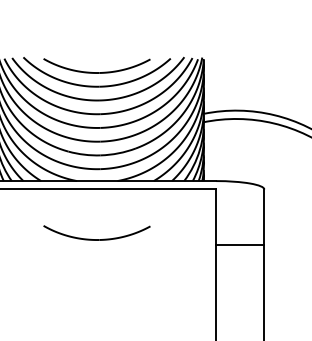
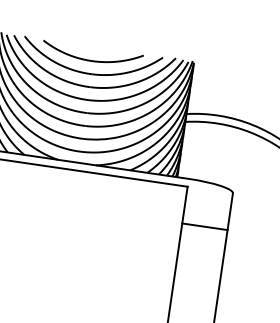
part: (96, 239) -> (68, 217), removed
line: (240, 244) -> (205, 226), moved

